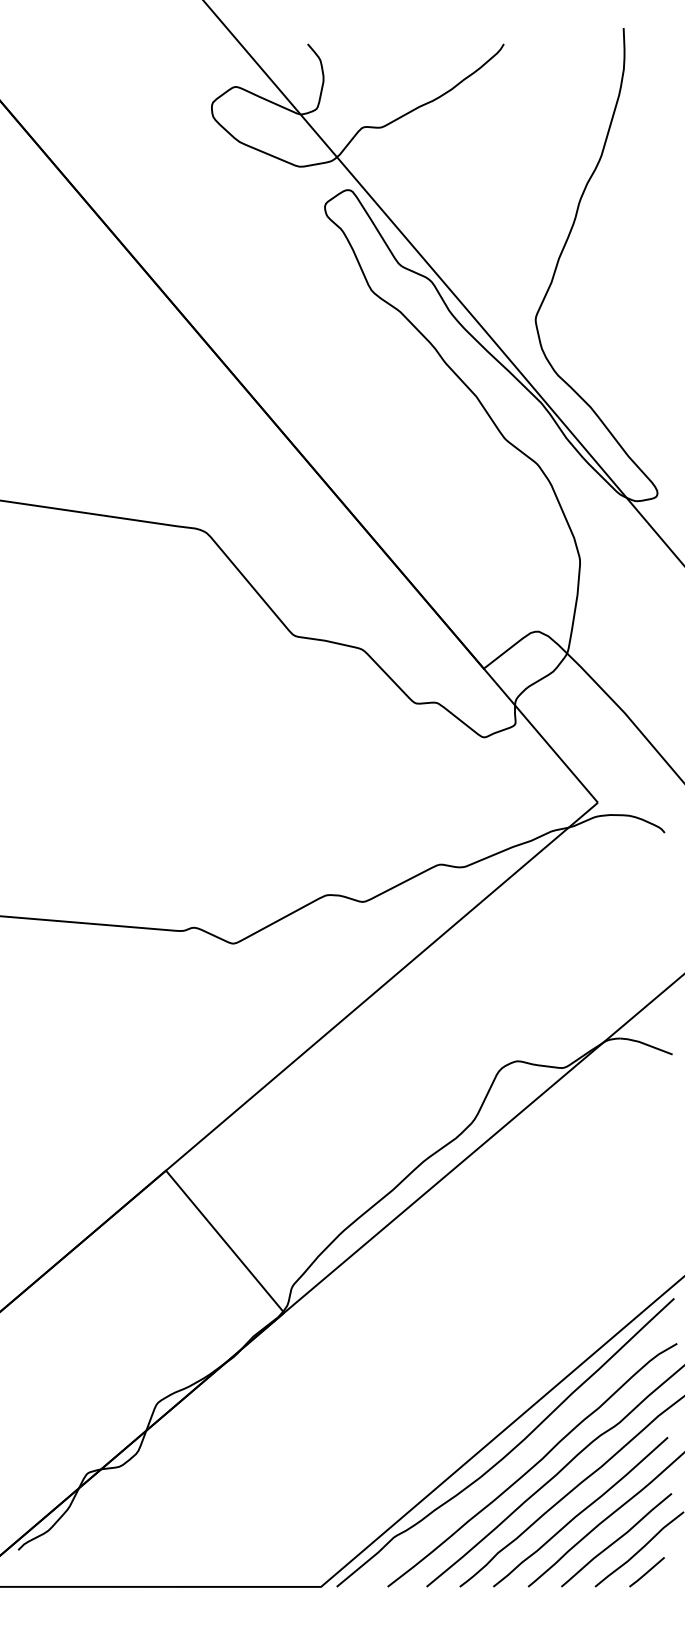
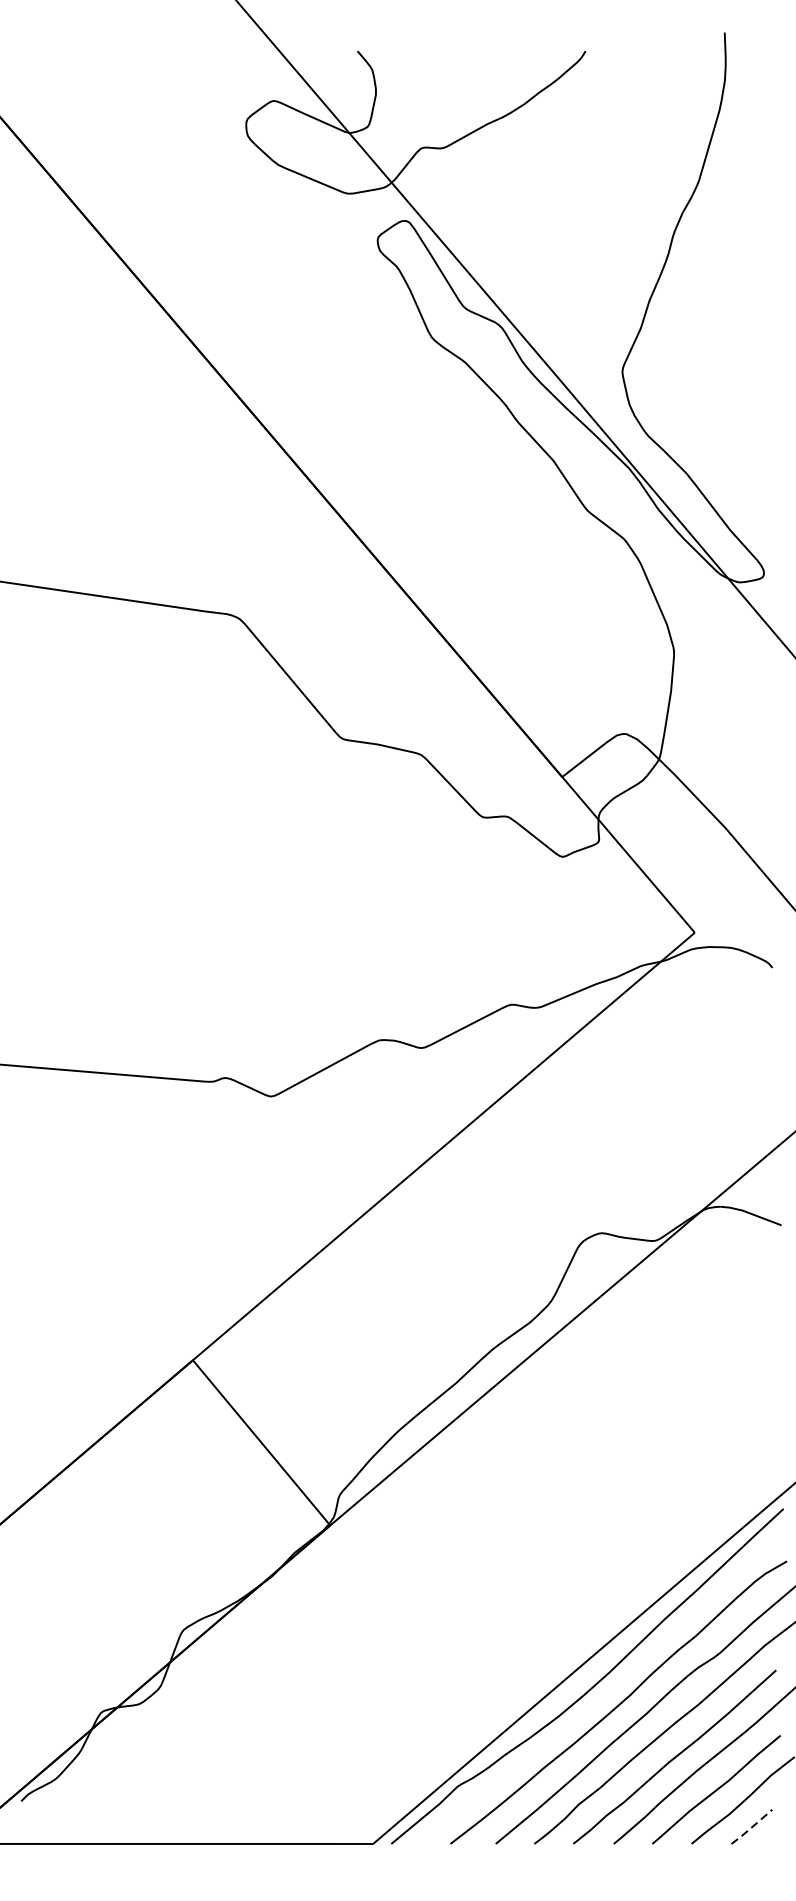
line: (646, 1573) -> (751, 1828), solid -> dashed

